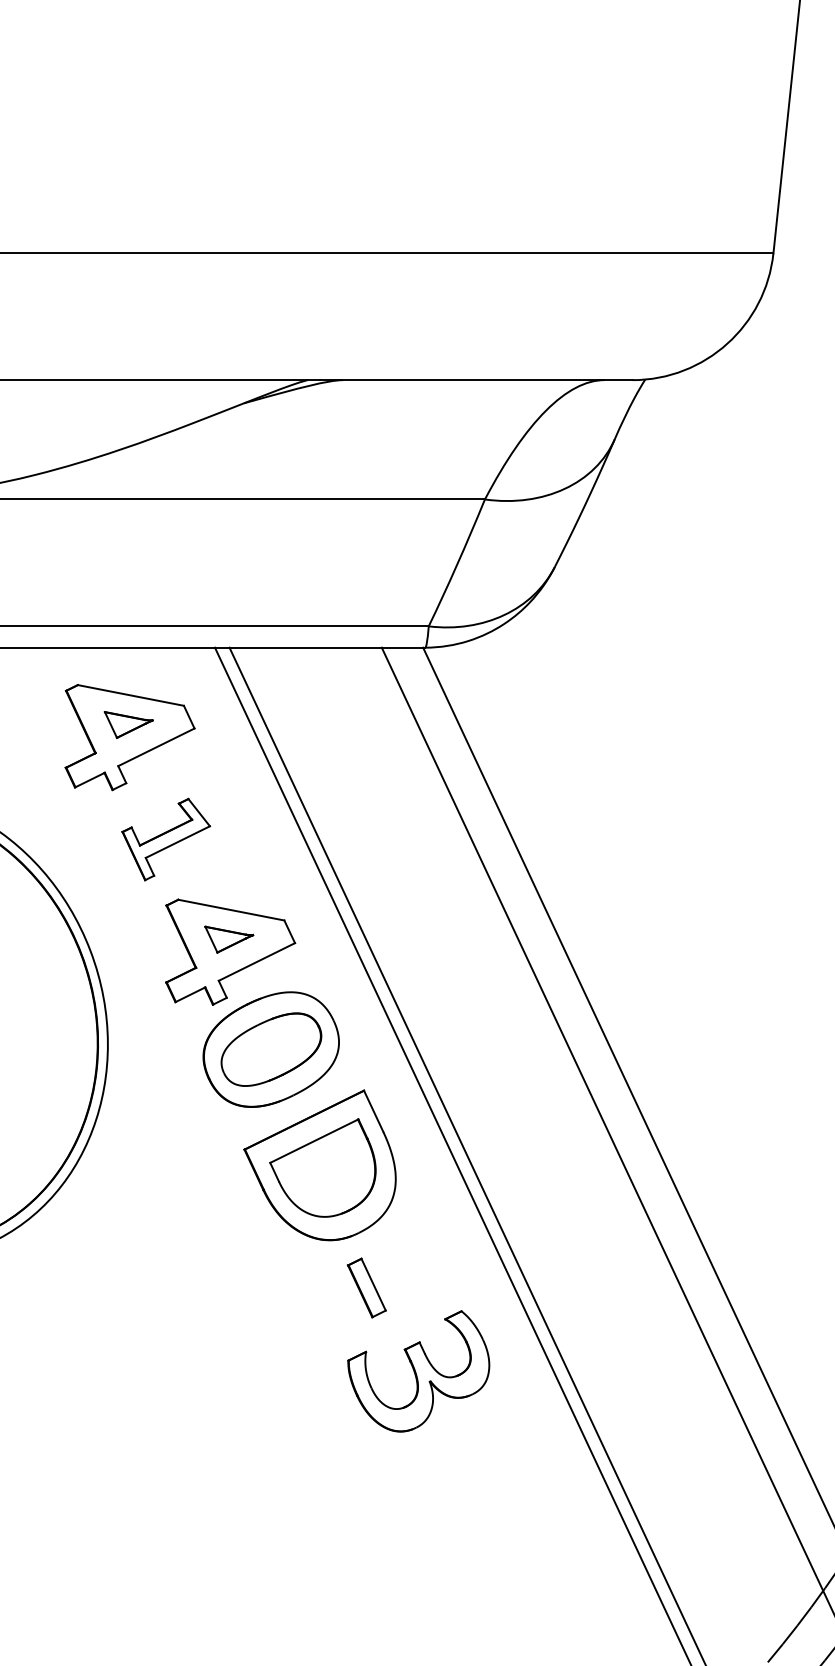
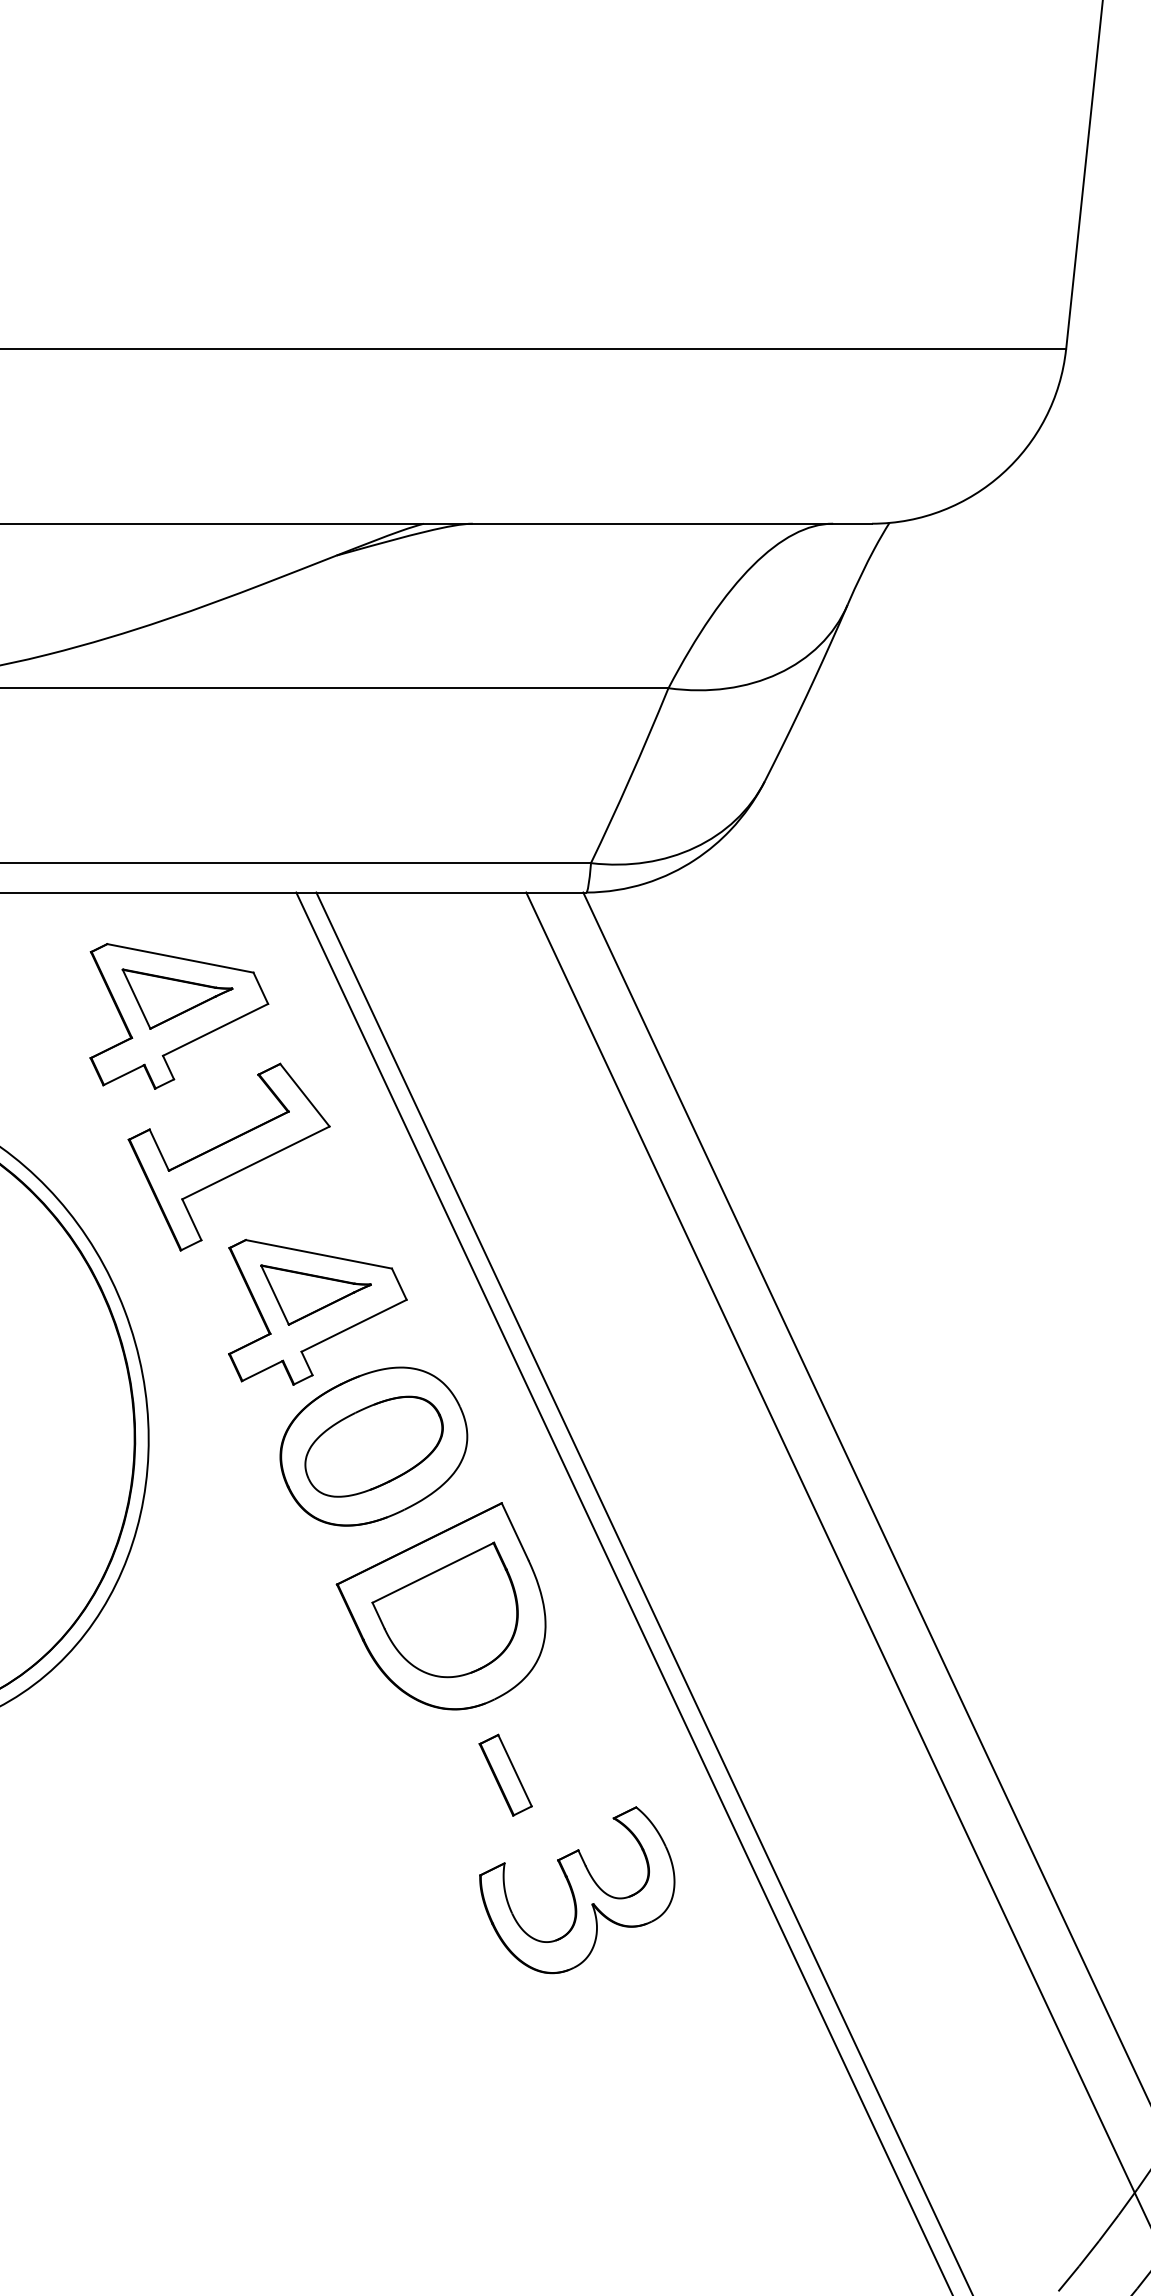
part: (128, 724) -> (177, 998), size x1.67
part: (165, 839) -> (228, 1156), size x1.67
part: (228, 939) -> (315, 1294), size x1.67

